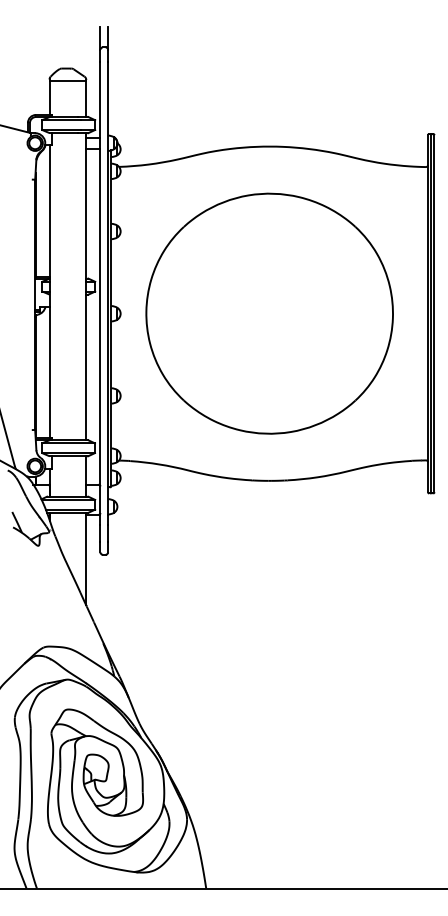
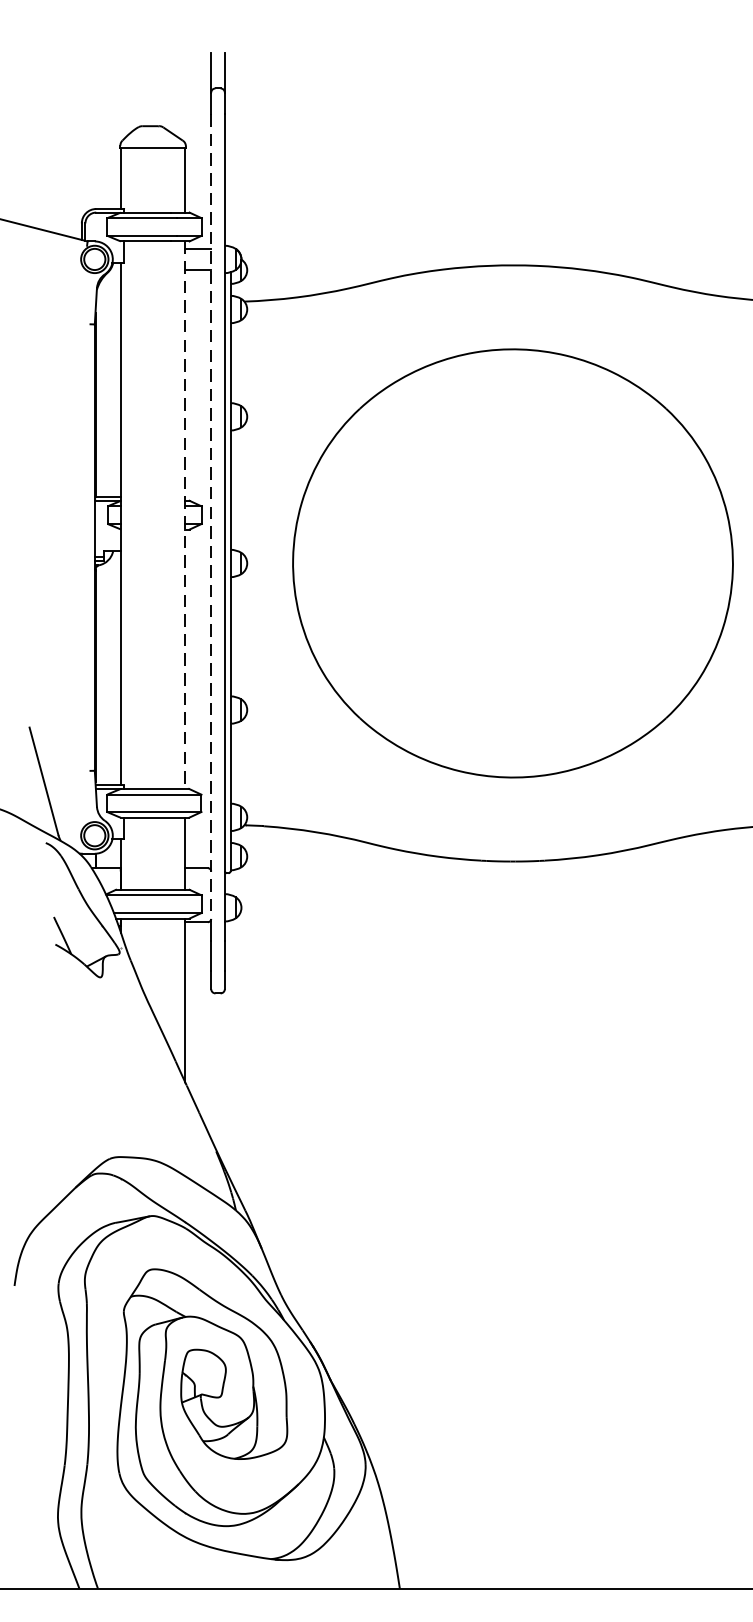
line: (85, 286) -> (184, 514), solid -> dashed
line: (100, 288) -> (211, 518), solid -> dashed

